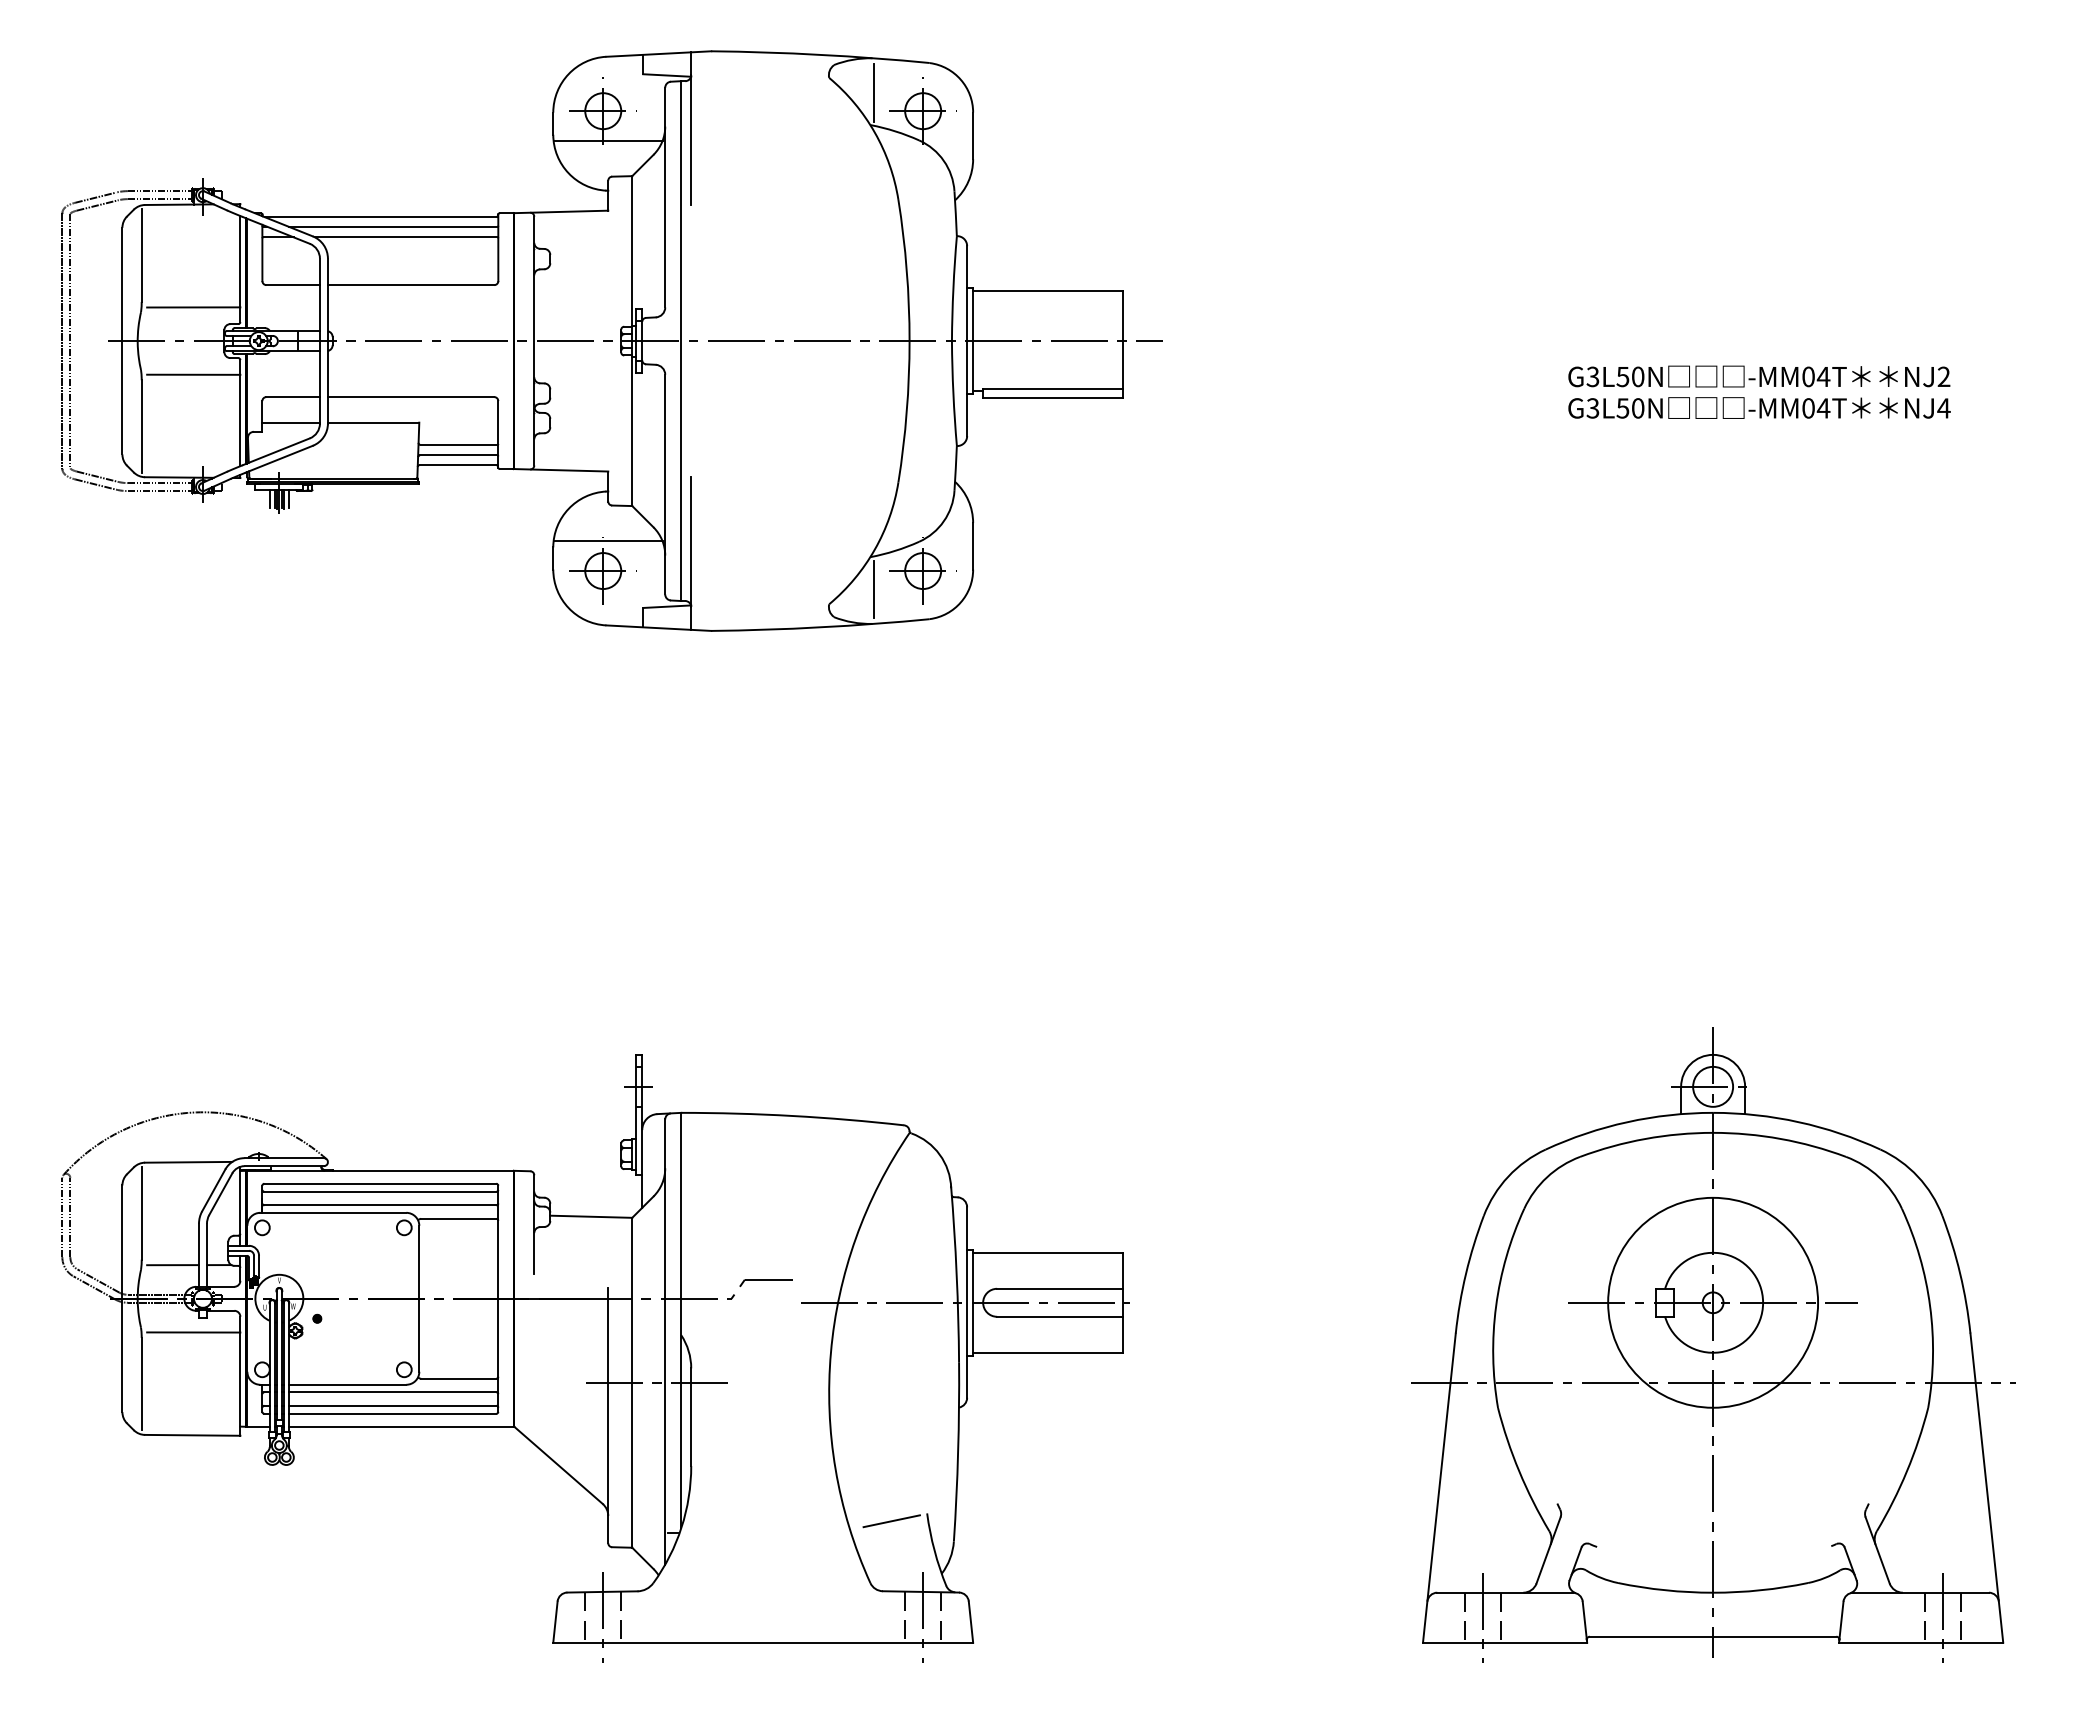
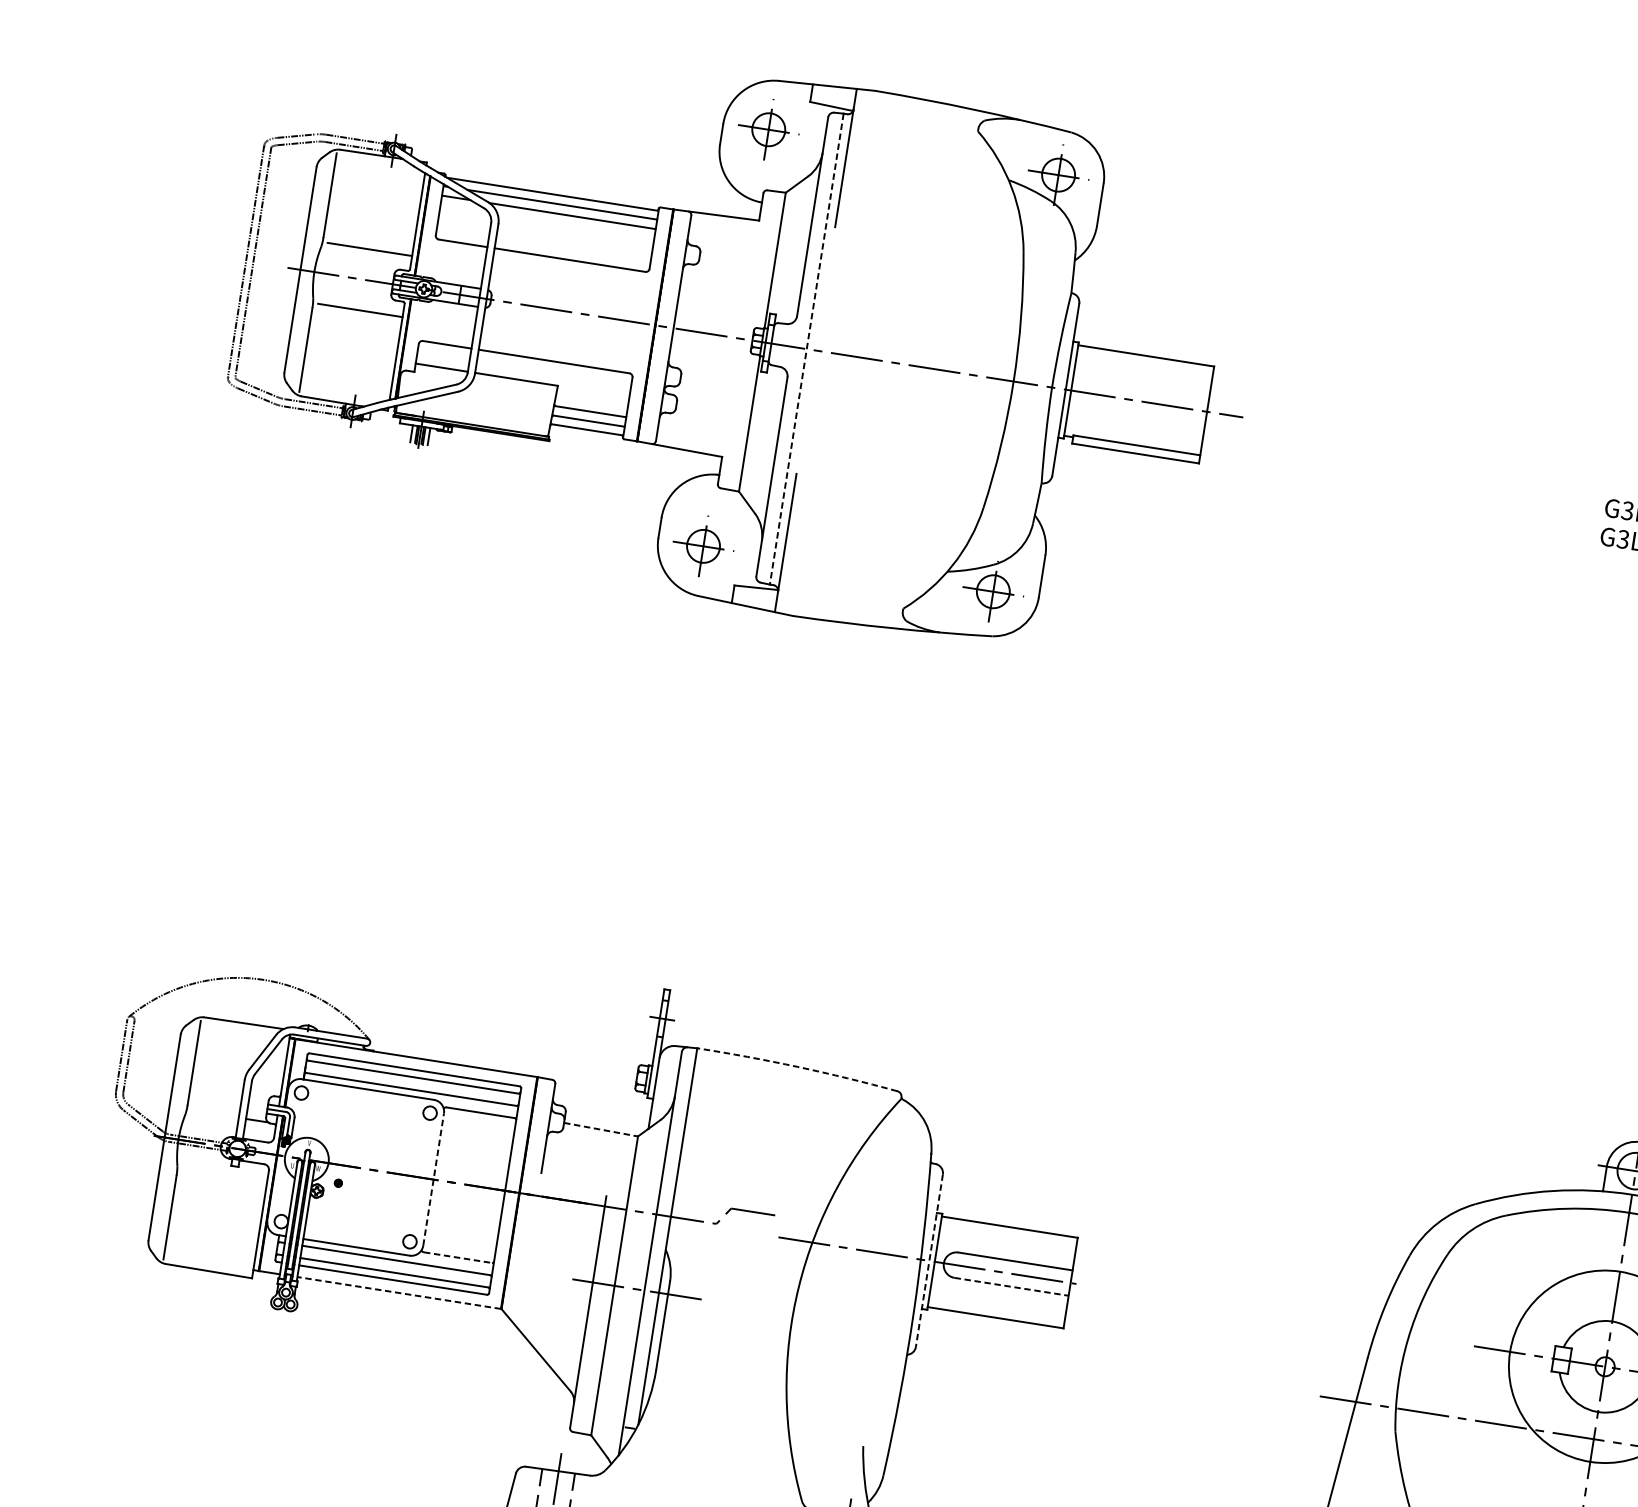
line: (874, 92) -> (1017, 151), removed
line: (607, 141) -> (768, 157), removed
line: (681, 341) -> (806, 349), solid -> dashed
line: (607, 541) -> (711, 520), removed
line: (874, 589) -> (946, 601), removed
arc: (792, 1115) -> (797, 1066), solid -> dashed
line: (591, 1216) -> (601, 1129), solid -> dashed
line: (172, 1265) -> (214, 1114), removed
line: (419, 1298) -> (433, 1179), solid -> dashed
line: (967, 1303) -> (929, 1261), solid -> dashed
line: (1060, 1316) -> (1012, 1286), solid -> dashed
line: (193, 1332) -> (224, 1178), removed
line: (458, 1378) -> (457, 1257), solid -> dashed
line: (400, 1426) -> (398, 1292), solid -> dashed
line: (891, 1521) -> (829, 1448), removed

